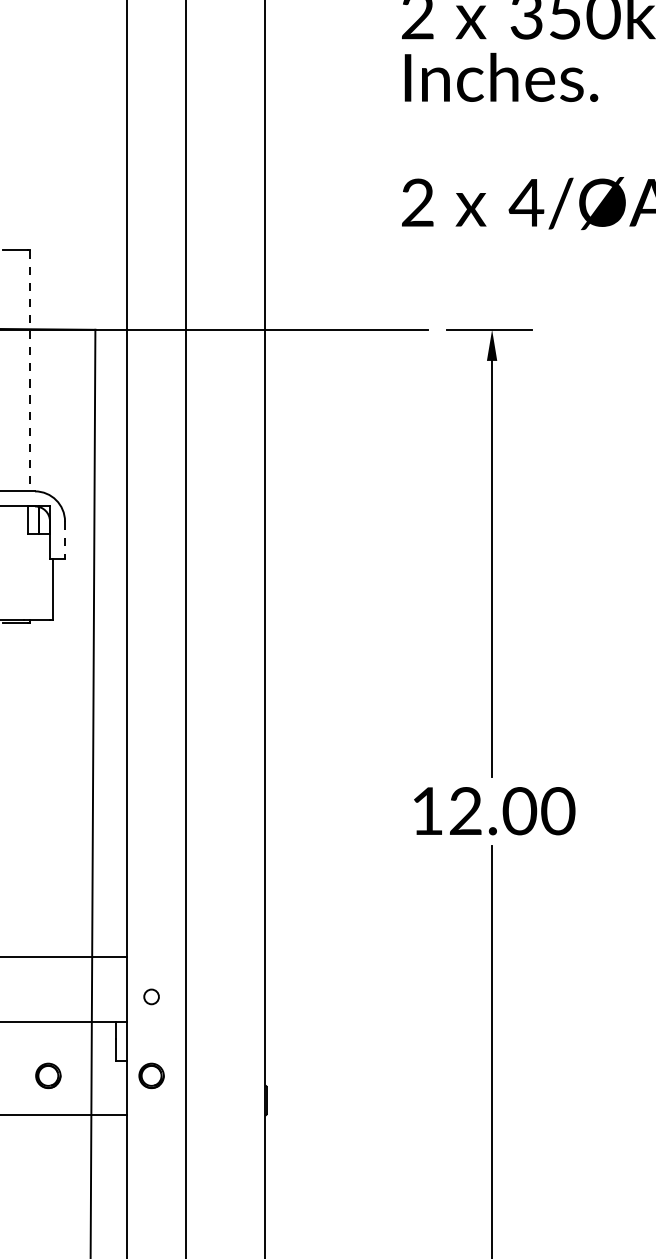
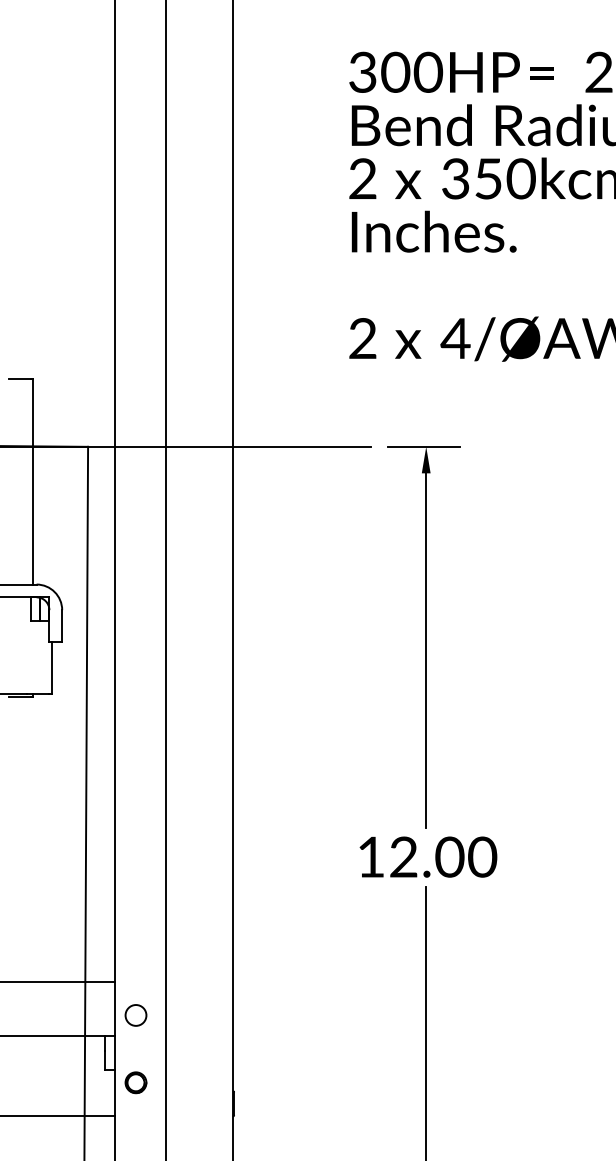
line: (30, 370) -> (32, 481), dashed -> solid
line: (65, 539) -> (62, 625), dashed -> solid
circle: (151, 996) -> (135, 1015), size x1.67
part: (47, 1075) -> (47, 1082), removed

